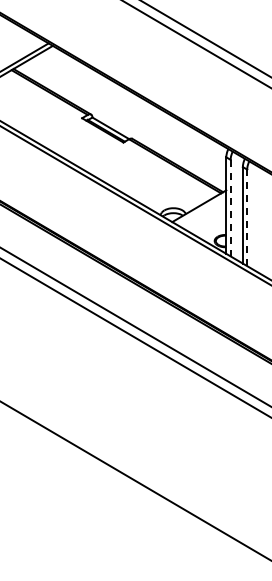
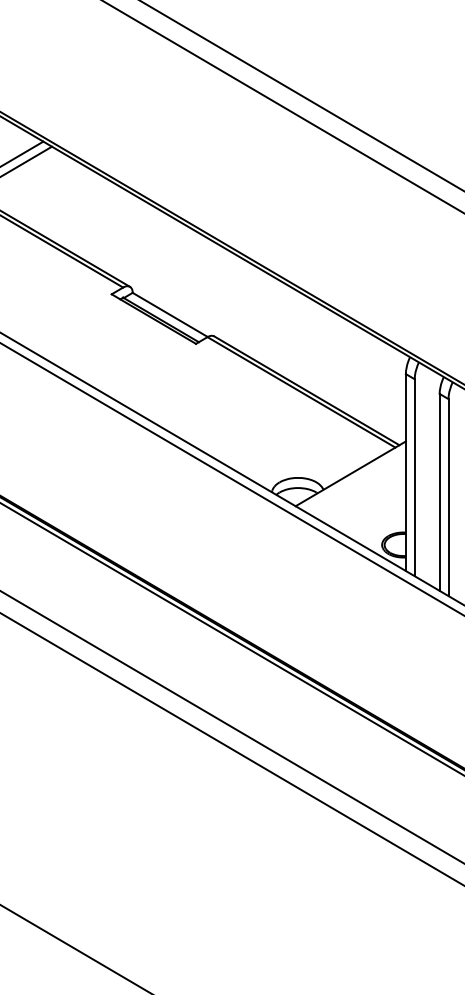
line: (230, 208) -> (414, 478), dashed -> solid
line: (247, 217) -> (449, 496), dashed -> solid

